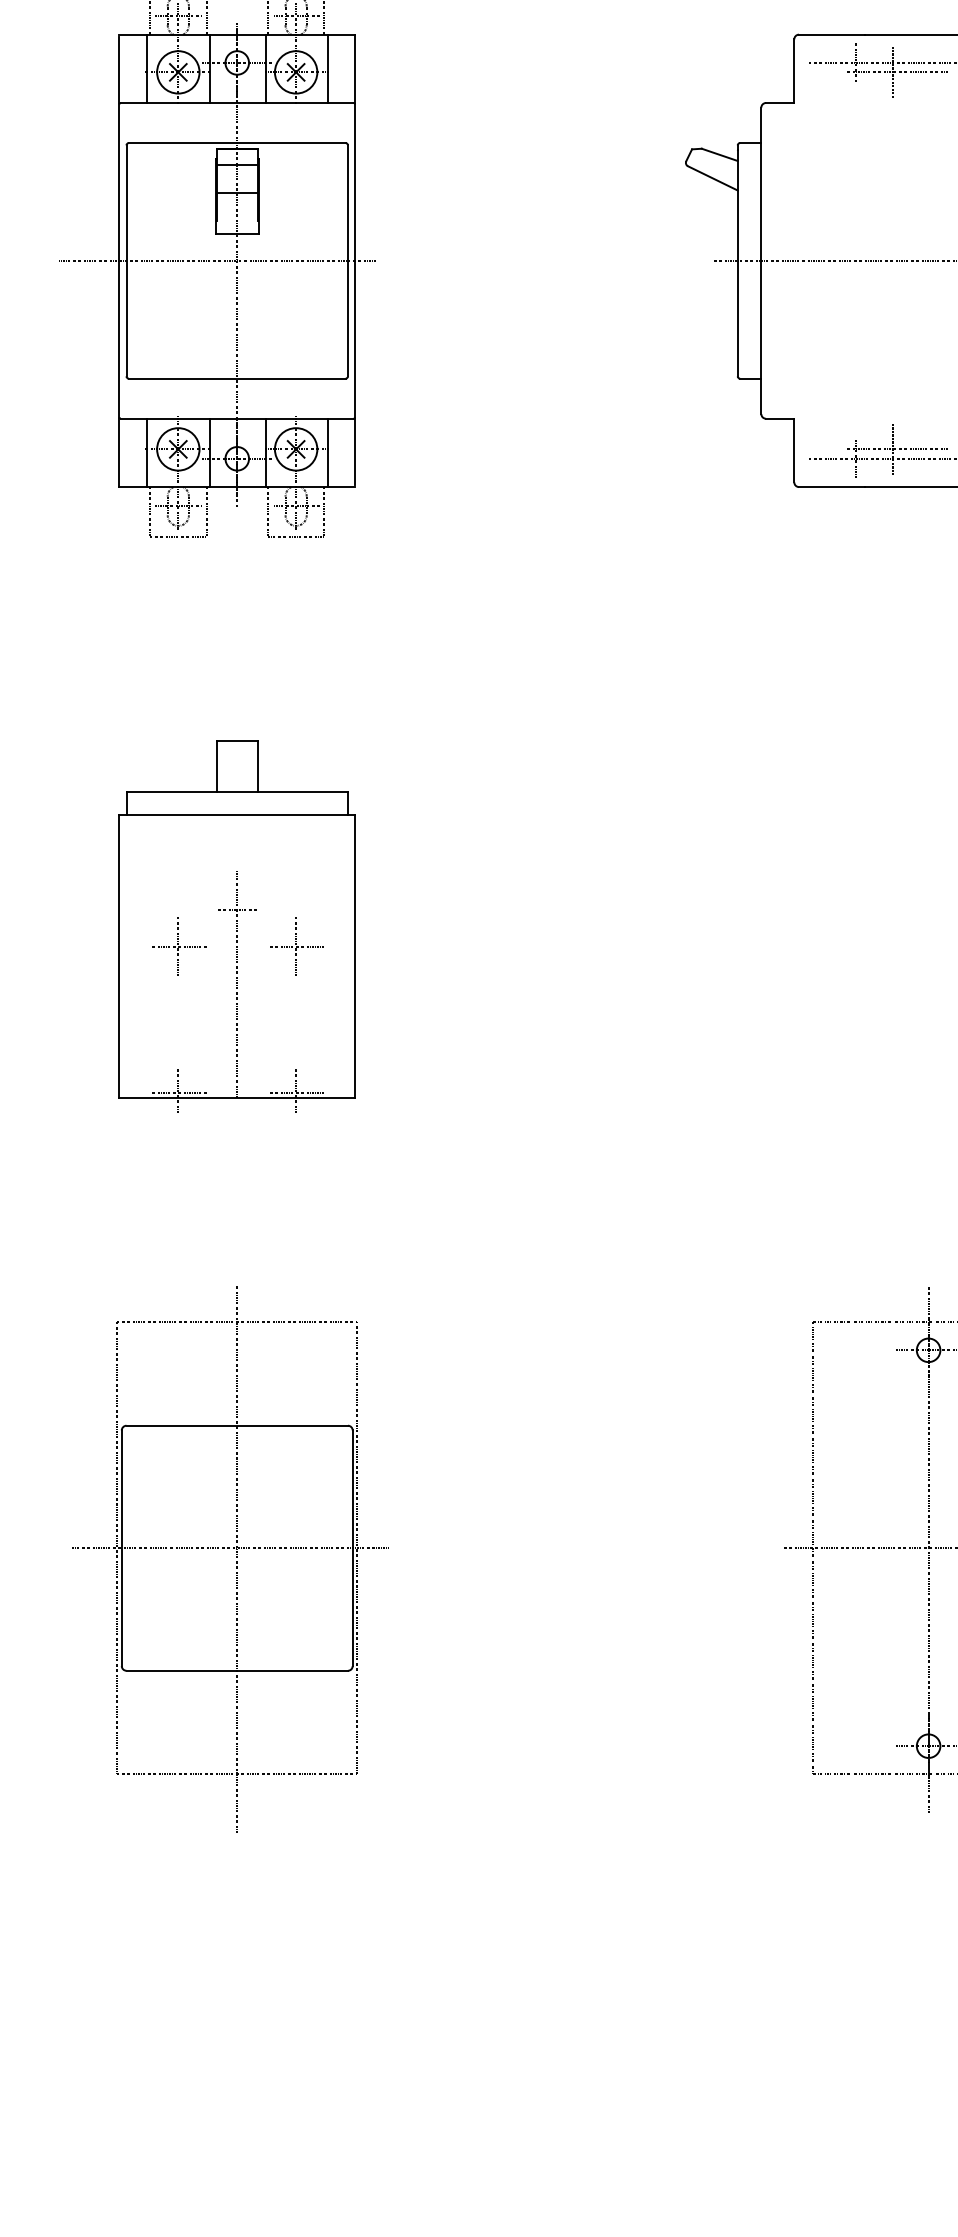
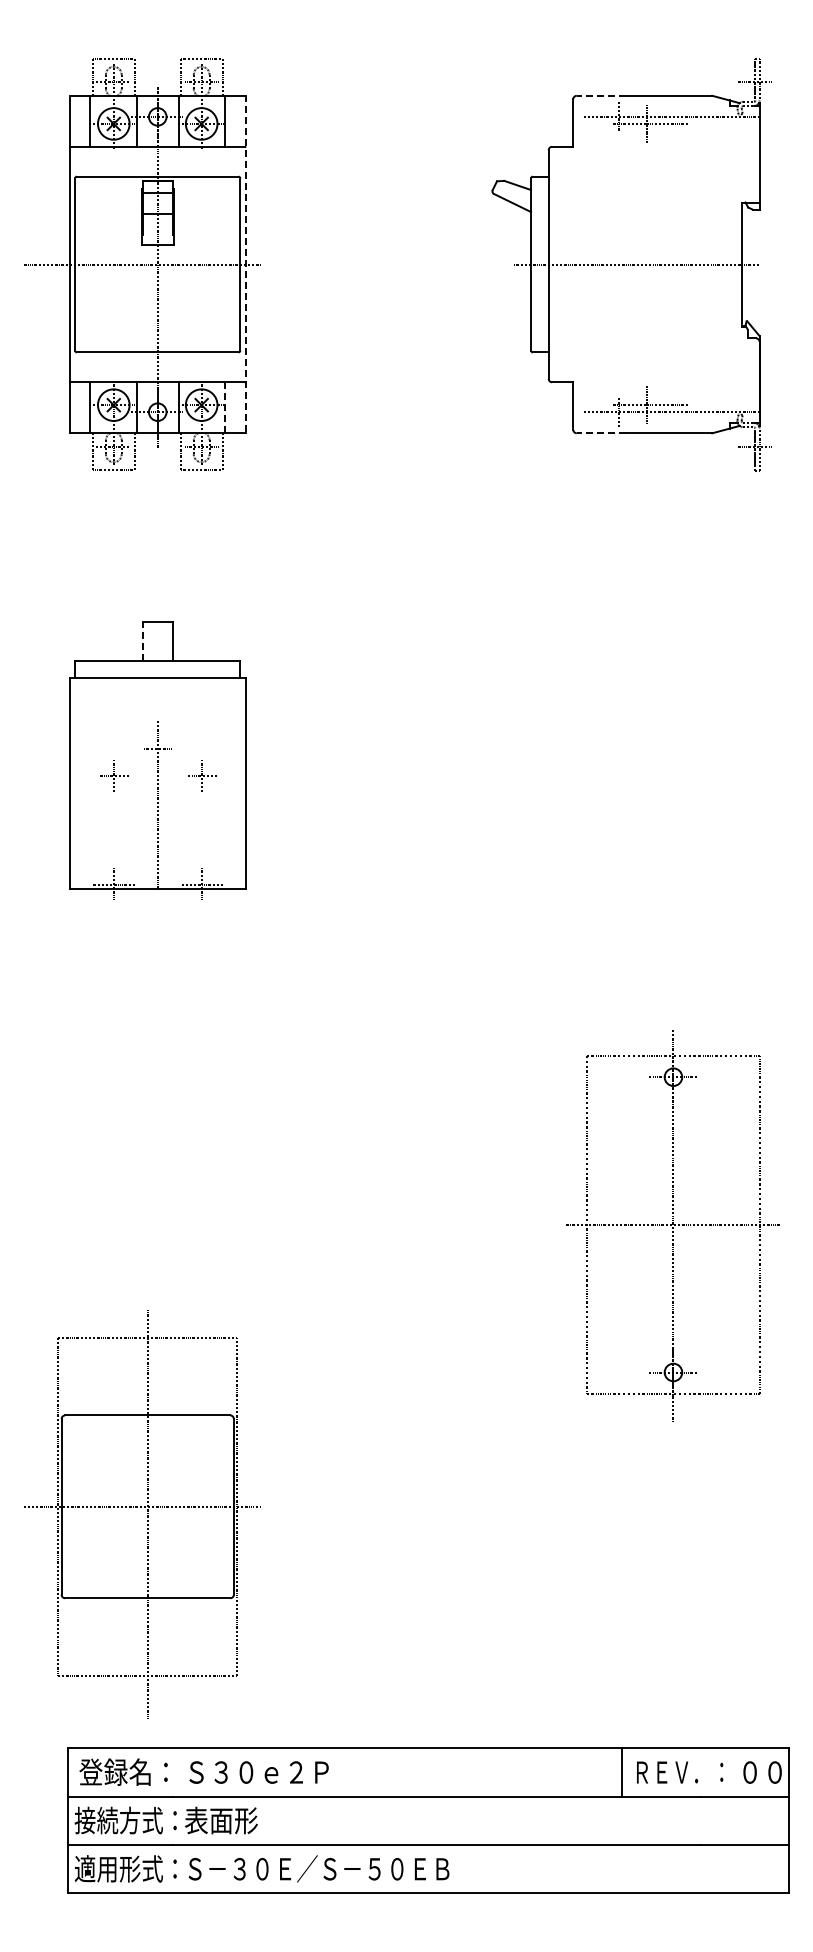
line: (832, 34) -> (601, 95), solid -> dashed
line: (354, 259) -> (245, 263), solid -> dashed
line: (328, 452) -> (225, 407), solid -> dashed
line: (832, 487) -> (601, 433), solid -> dashed
line: (216, 766) -> (142, 641), solid -> dashed
part: (177, 945) -> (113, 775), size x0.7
part: (297, 945) -> (202, 775), size x0.7
part: (230, 1558) -> (142, 1514), moved

